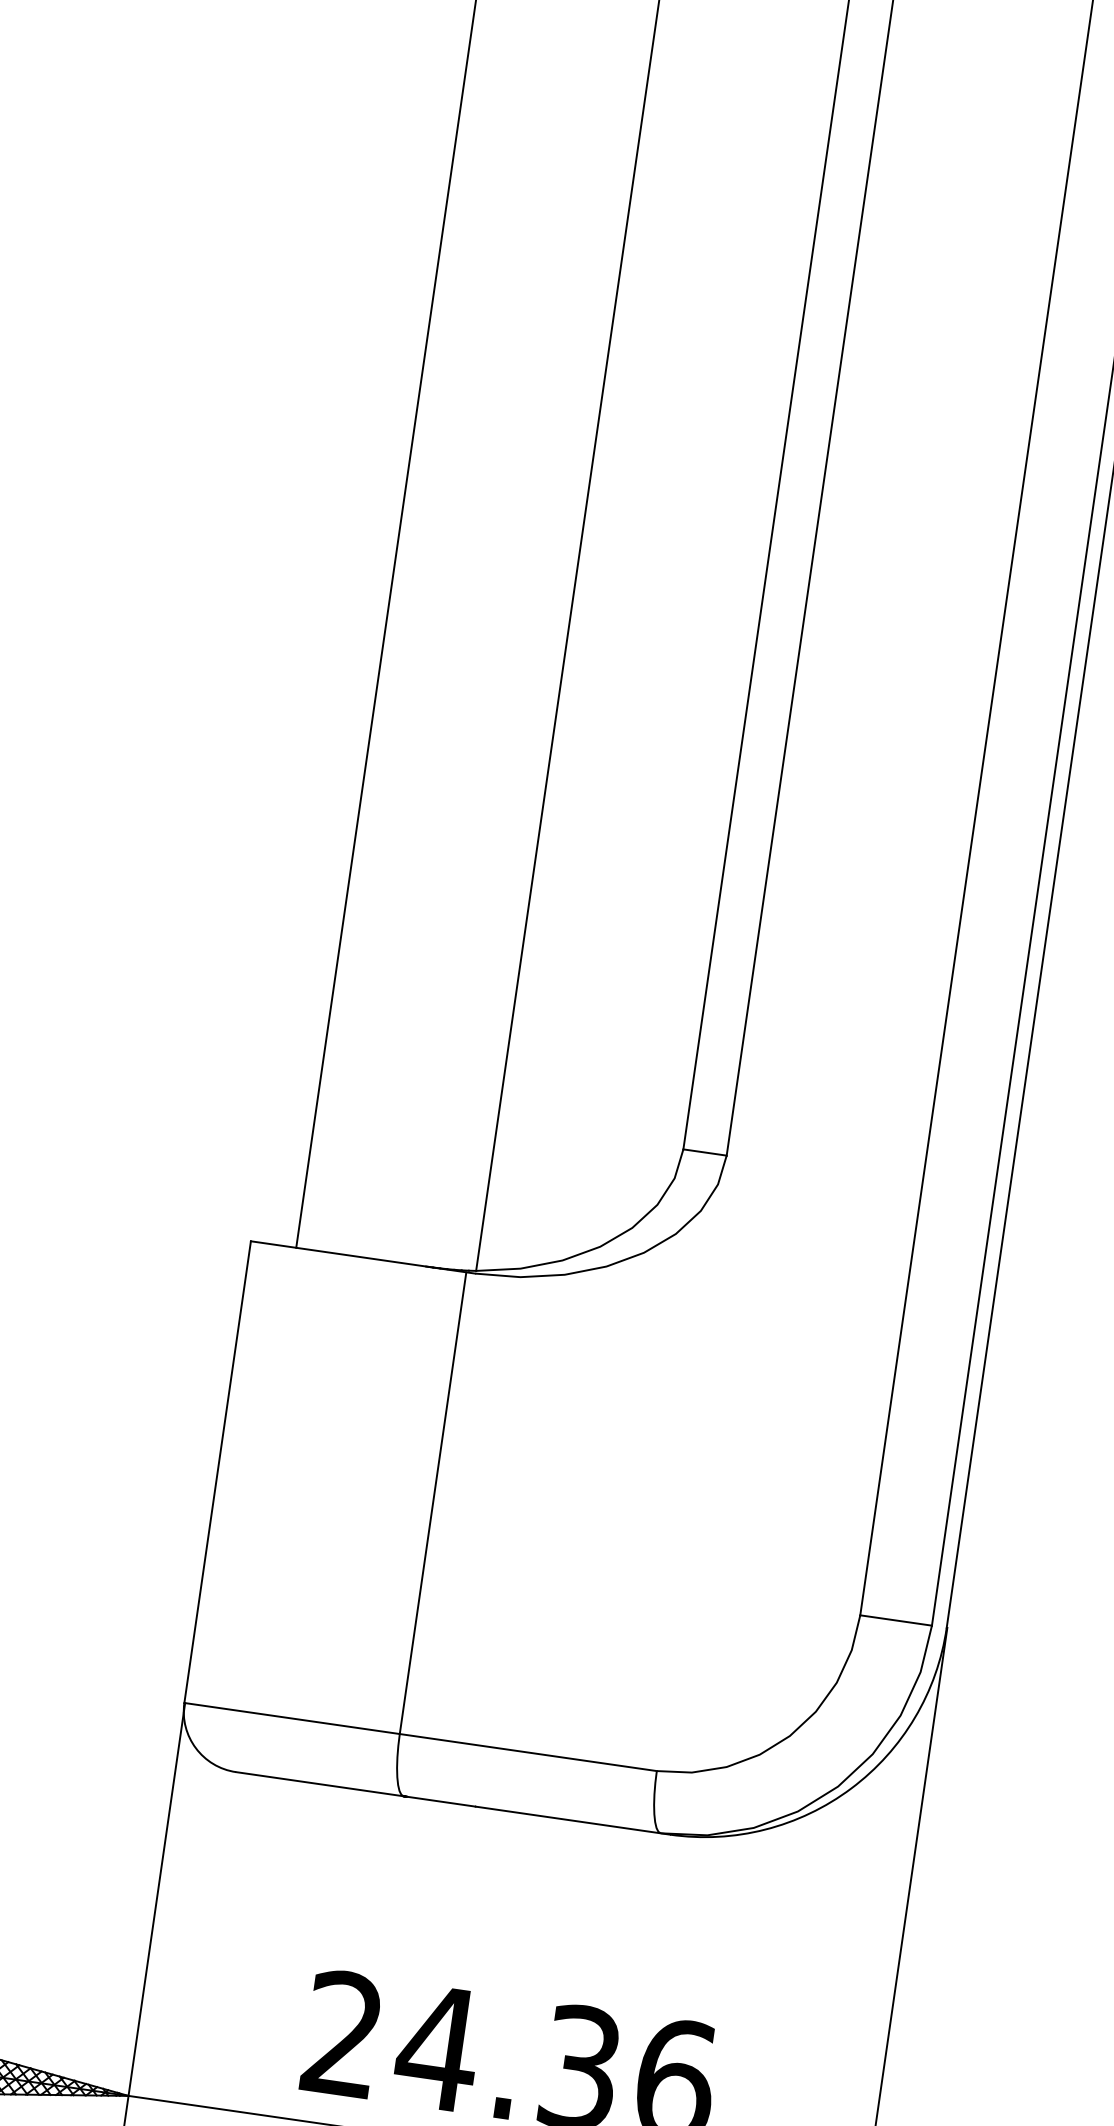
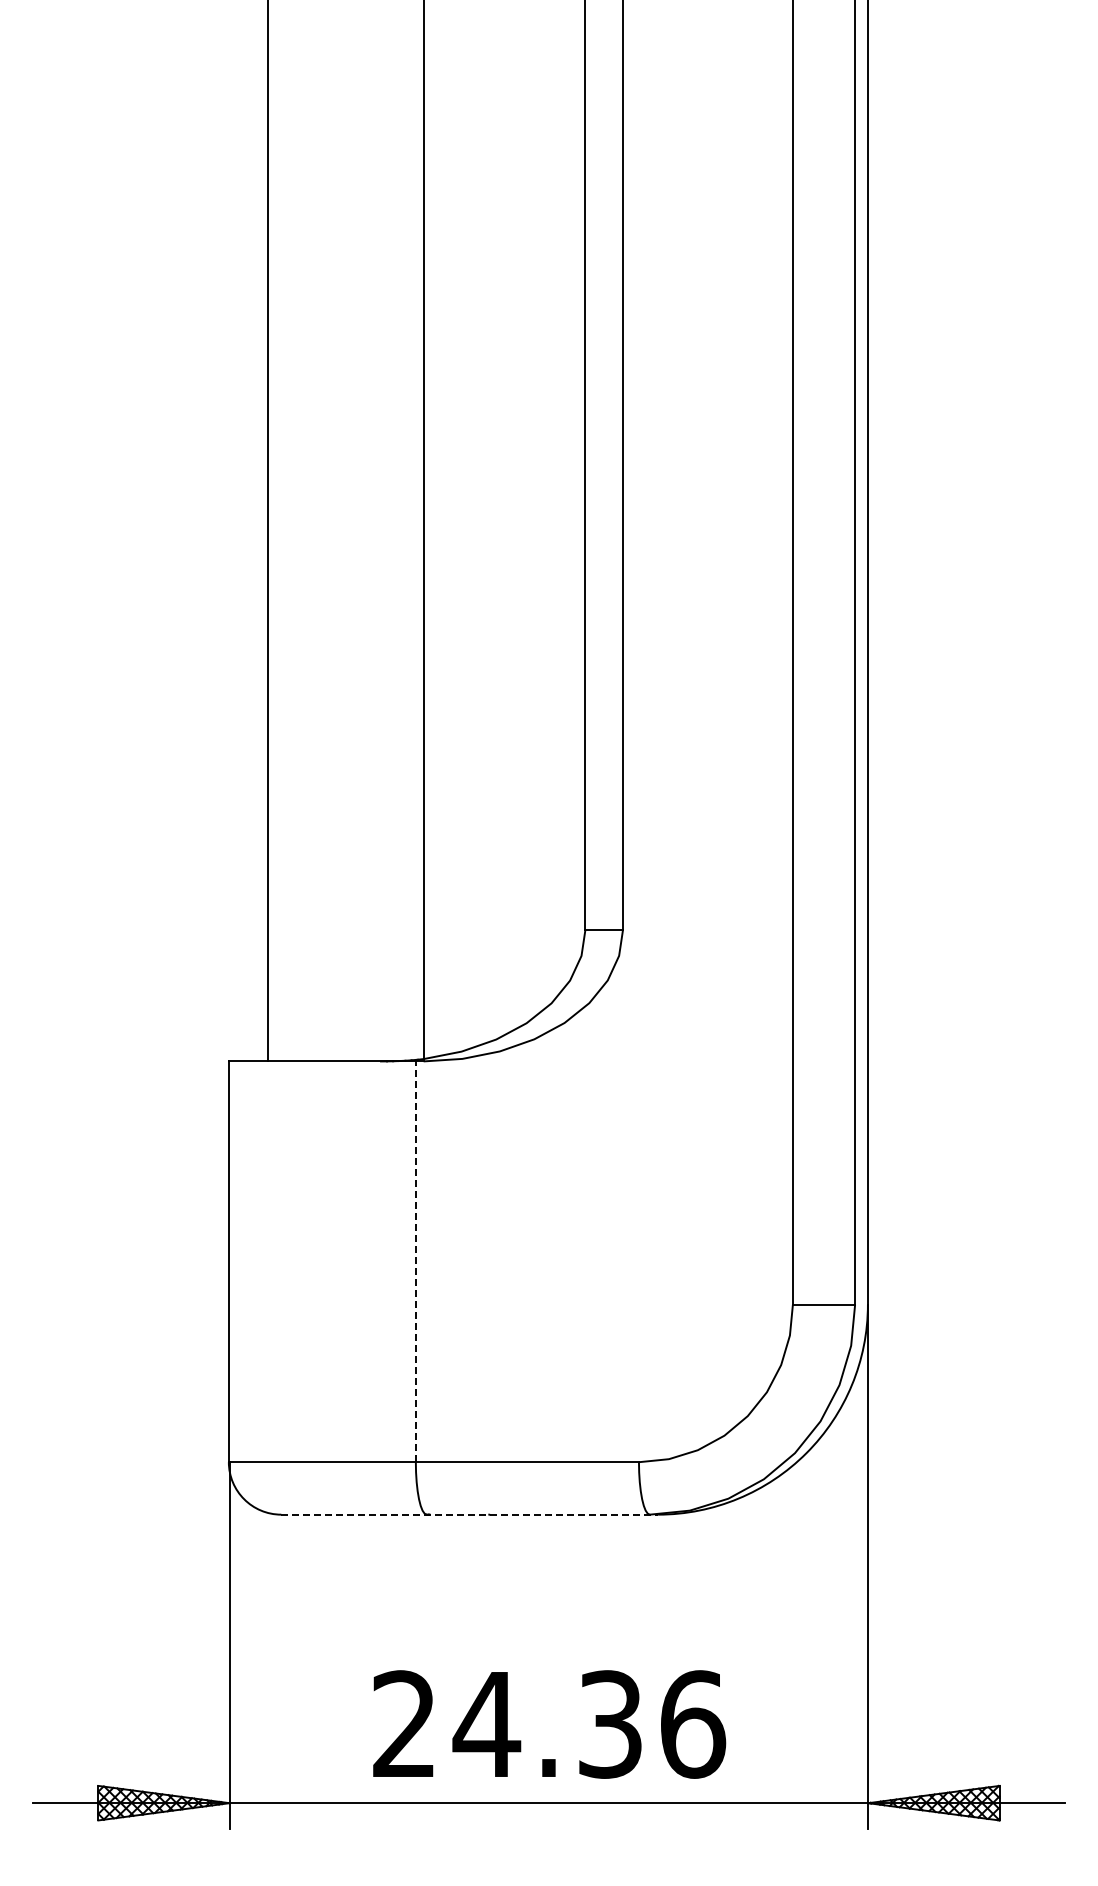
line: (432, 1502) -> (415, 1261), solid -> dashed
line: (454, 1803) -> (470, 1514), solid -> dashed

